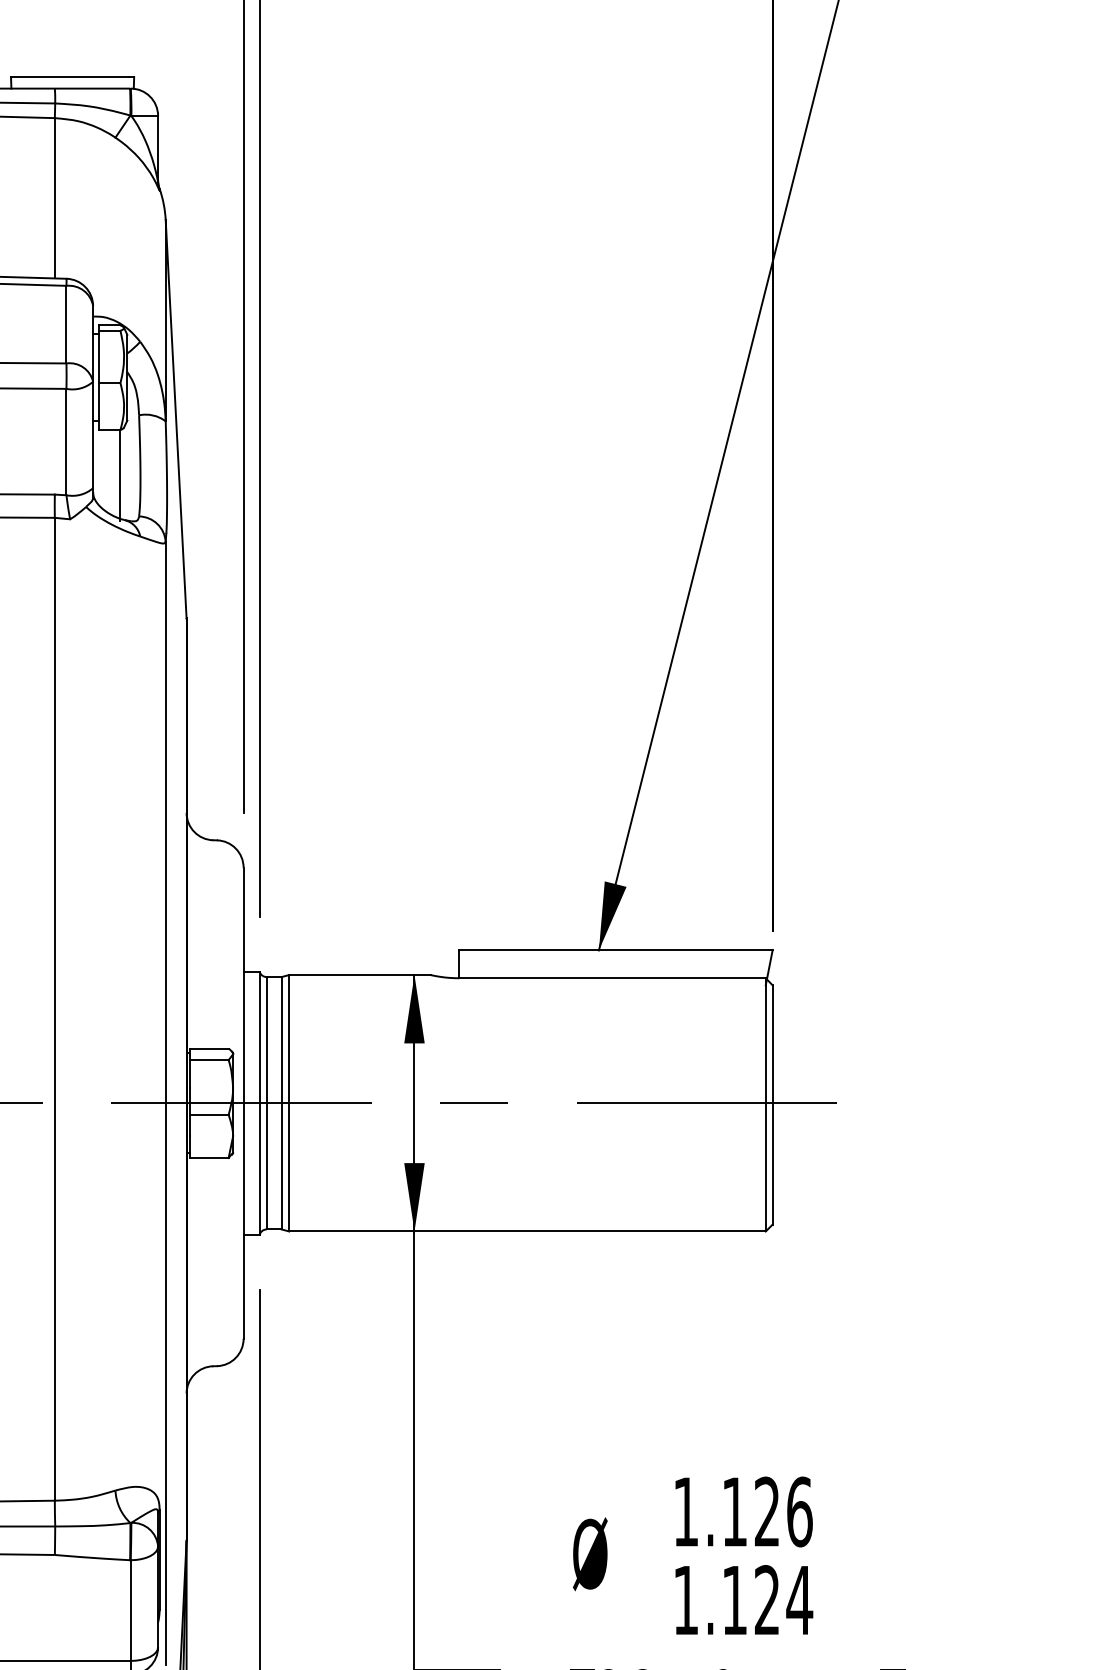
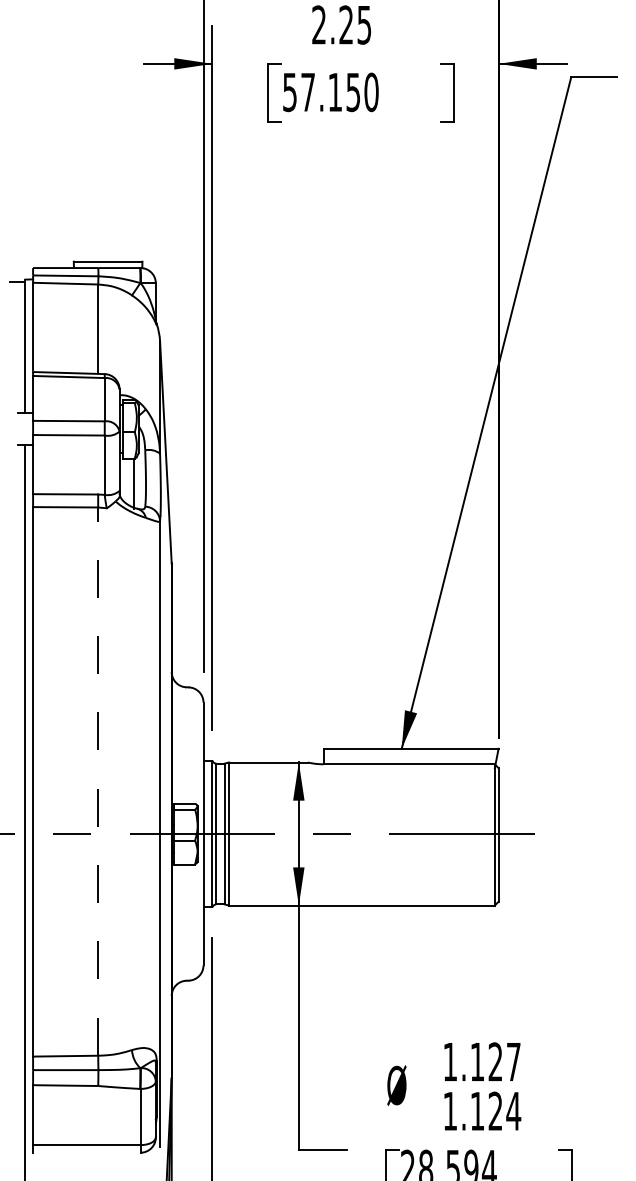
line: (55, 1009) -> (98, 781), solid -> dashed
text: (799, 1511) -> (513, 1061), 1.126 -> 1.127

